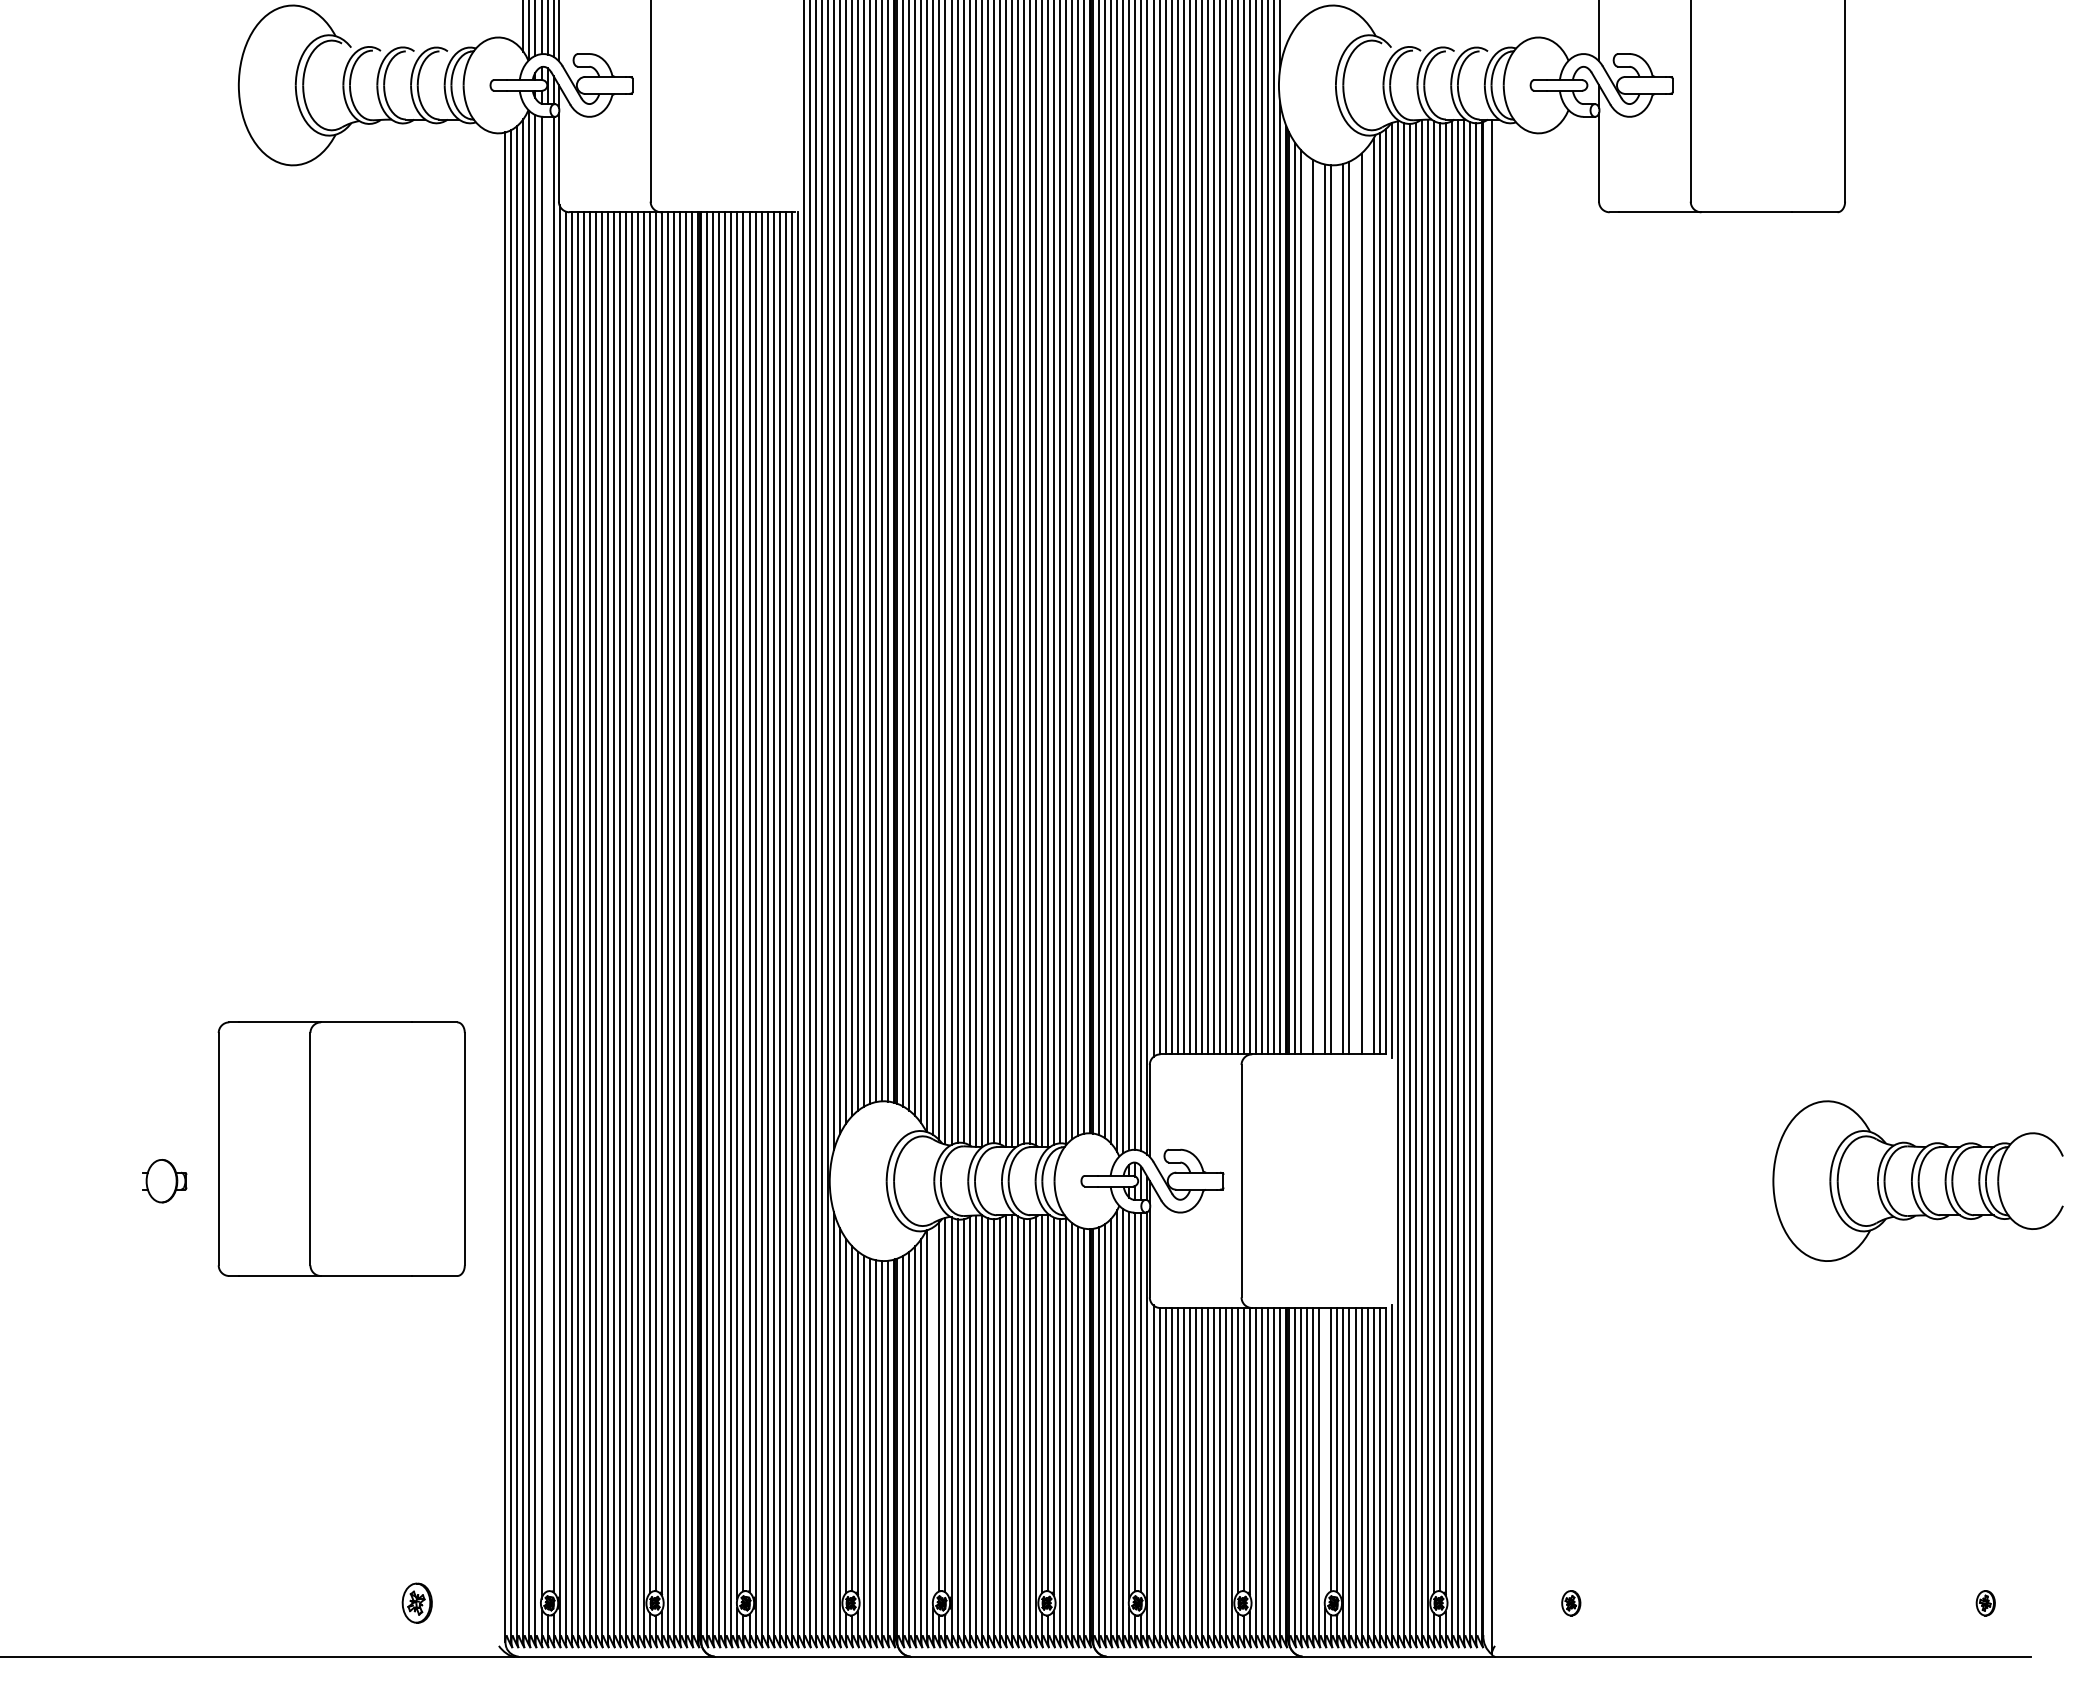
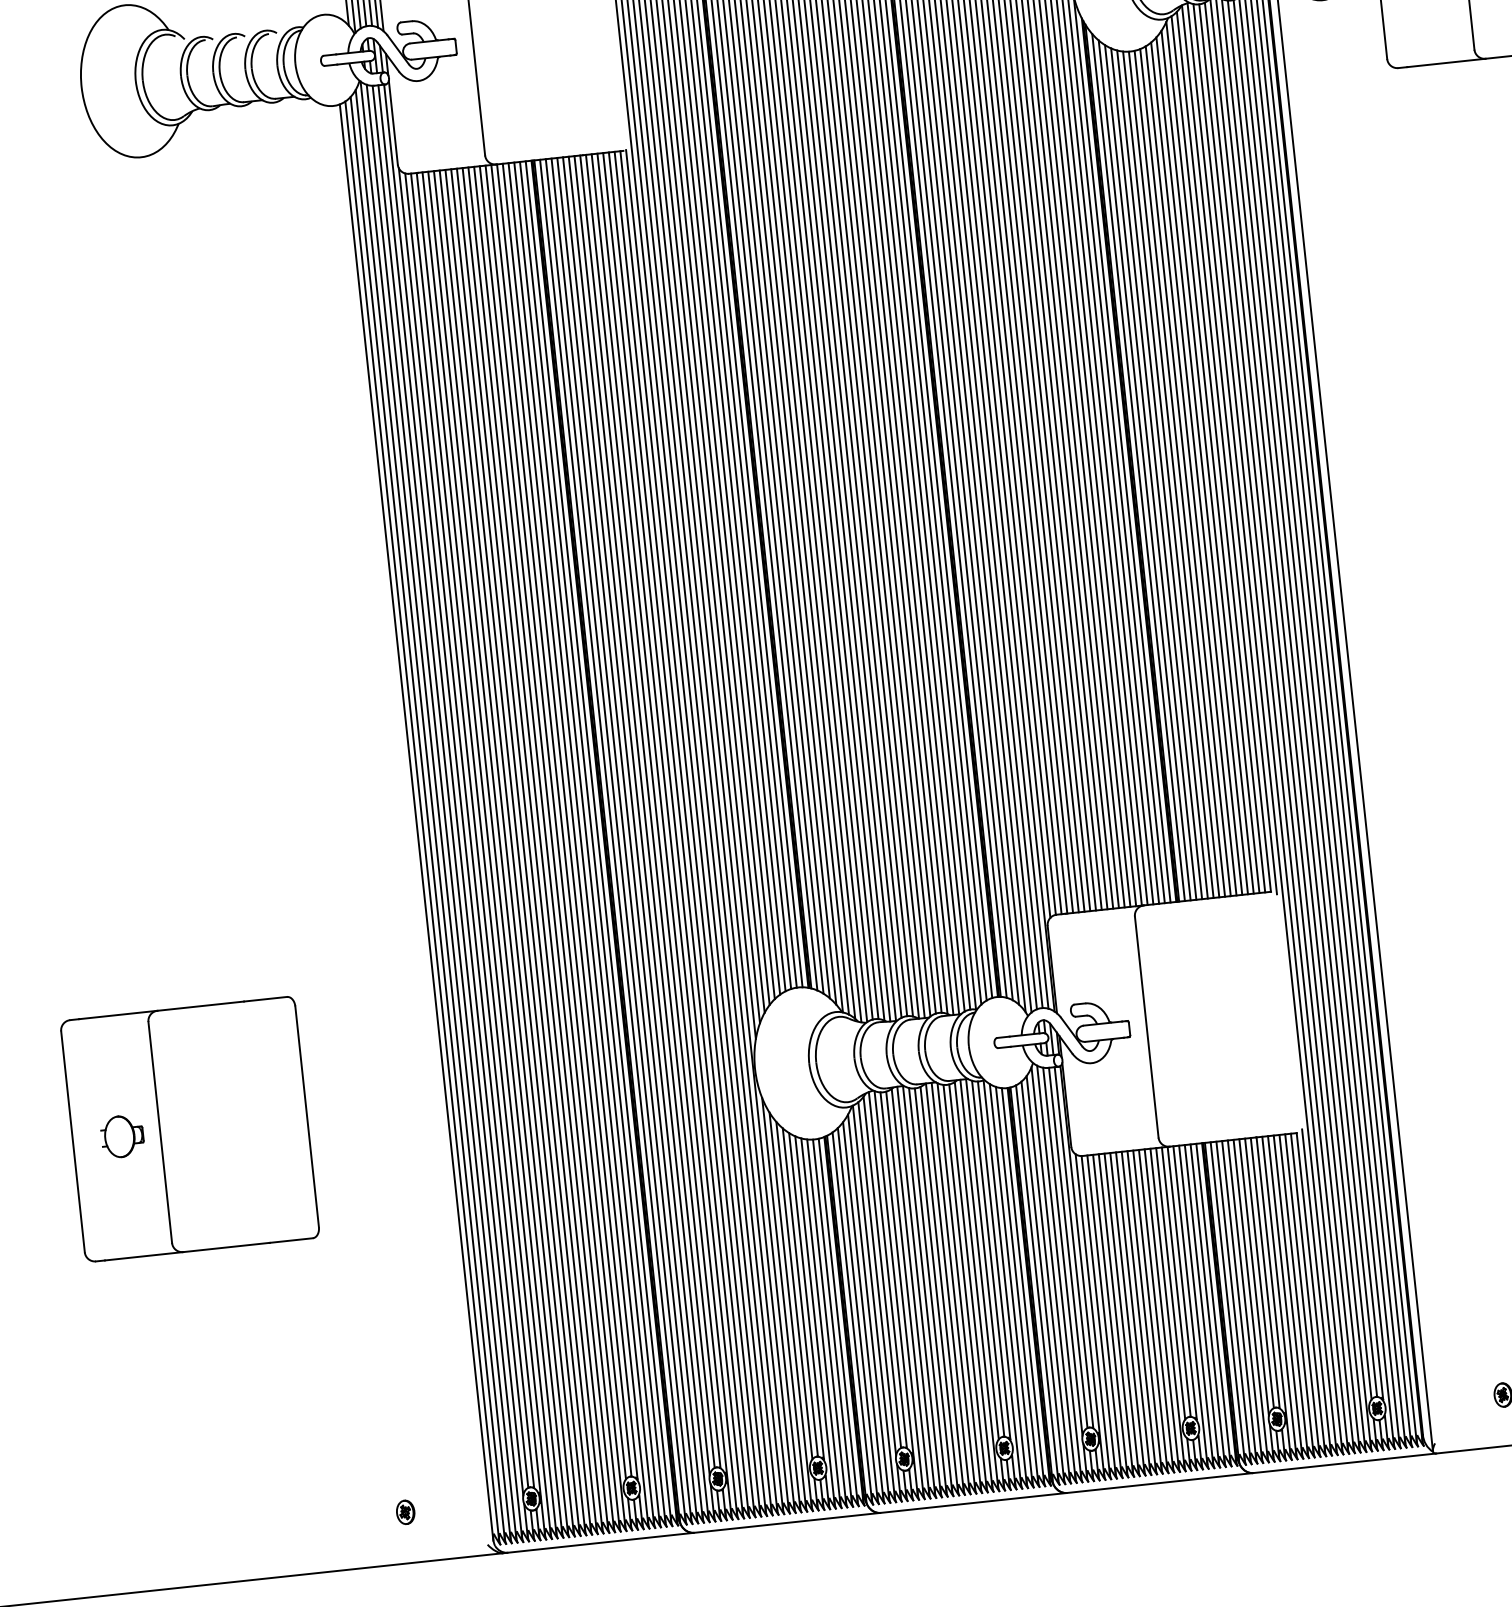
line: (1367, 600) -> (1207, 461), added
line: (1307, 604) -> (1150, 471), added
line: (1355, 606) -> (1196, 468), added
line: (1319, 608) -> (1162, 474), added
line: (1337, 609) -> (1179, 473), added
line: (547, 853) -> (453, 785), added
part: (341, 1148) -> (189, 1128), moved
line: (933, 1412) -> (877, 1278), added
line: (1325, 1453) -> (1254, 1277), added
part: (417, 1603) -> (405, 1512), size x0.62

